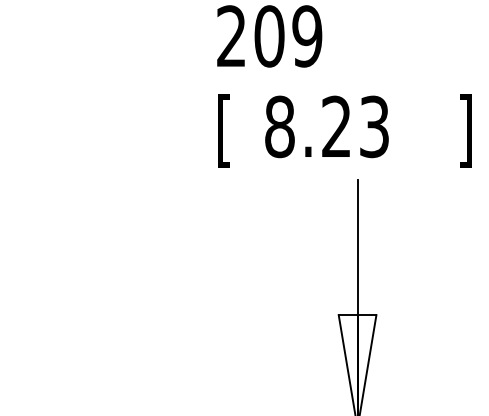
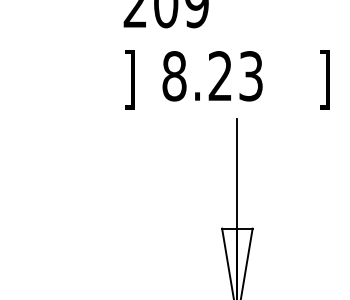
text: (224, 130) -> (129, 79), [ -> ]

